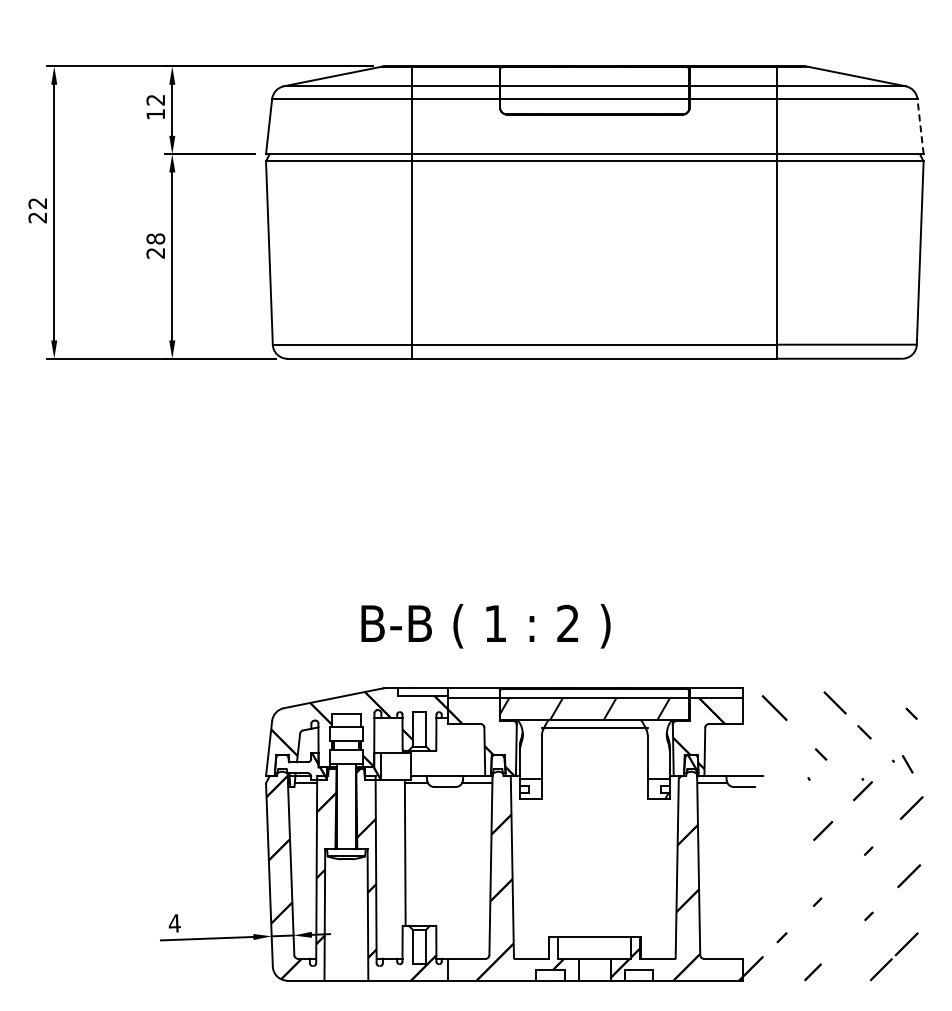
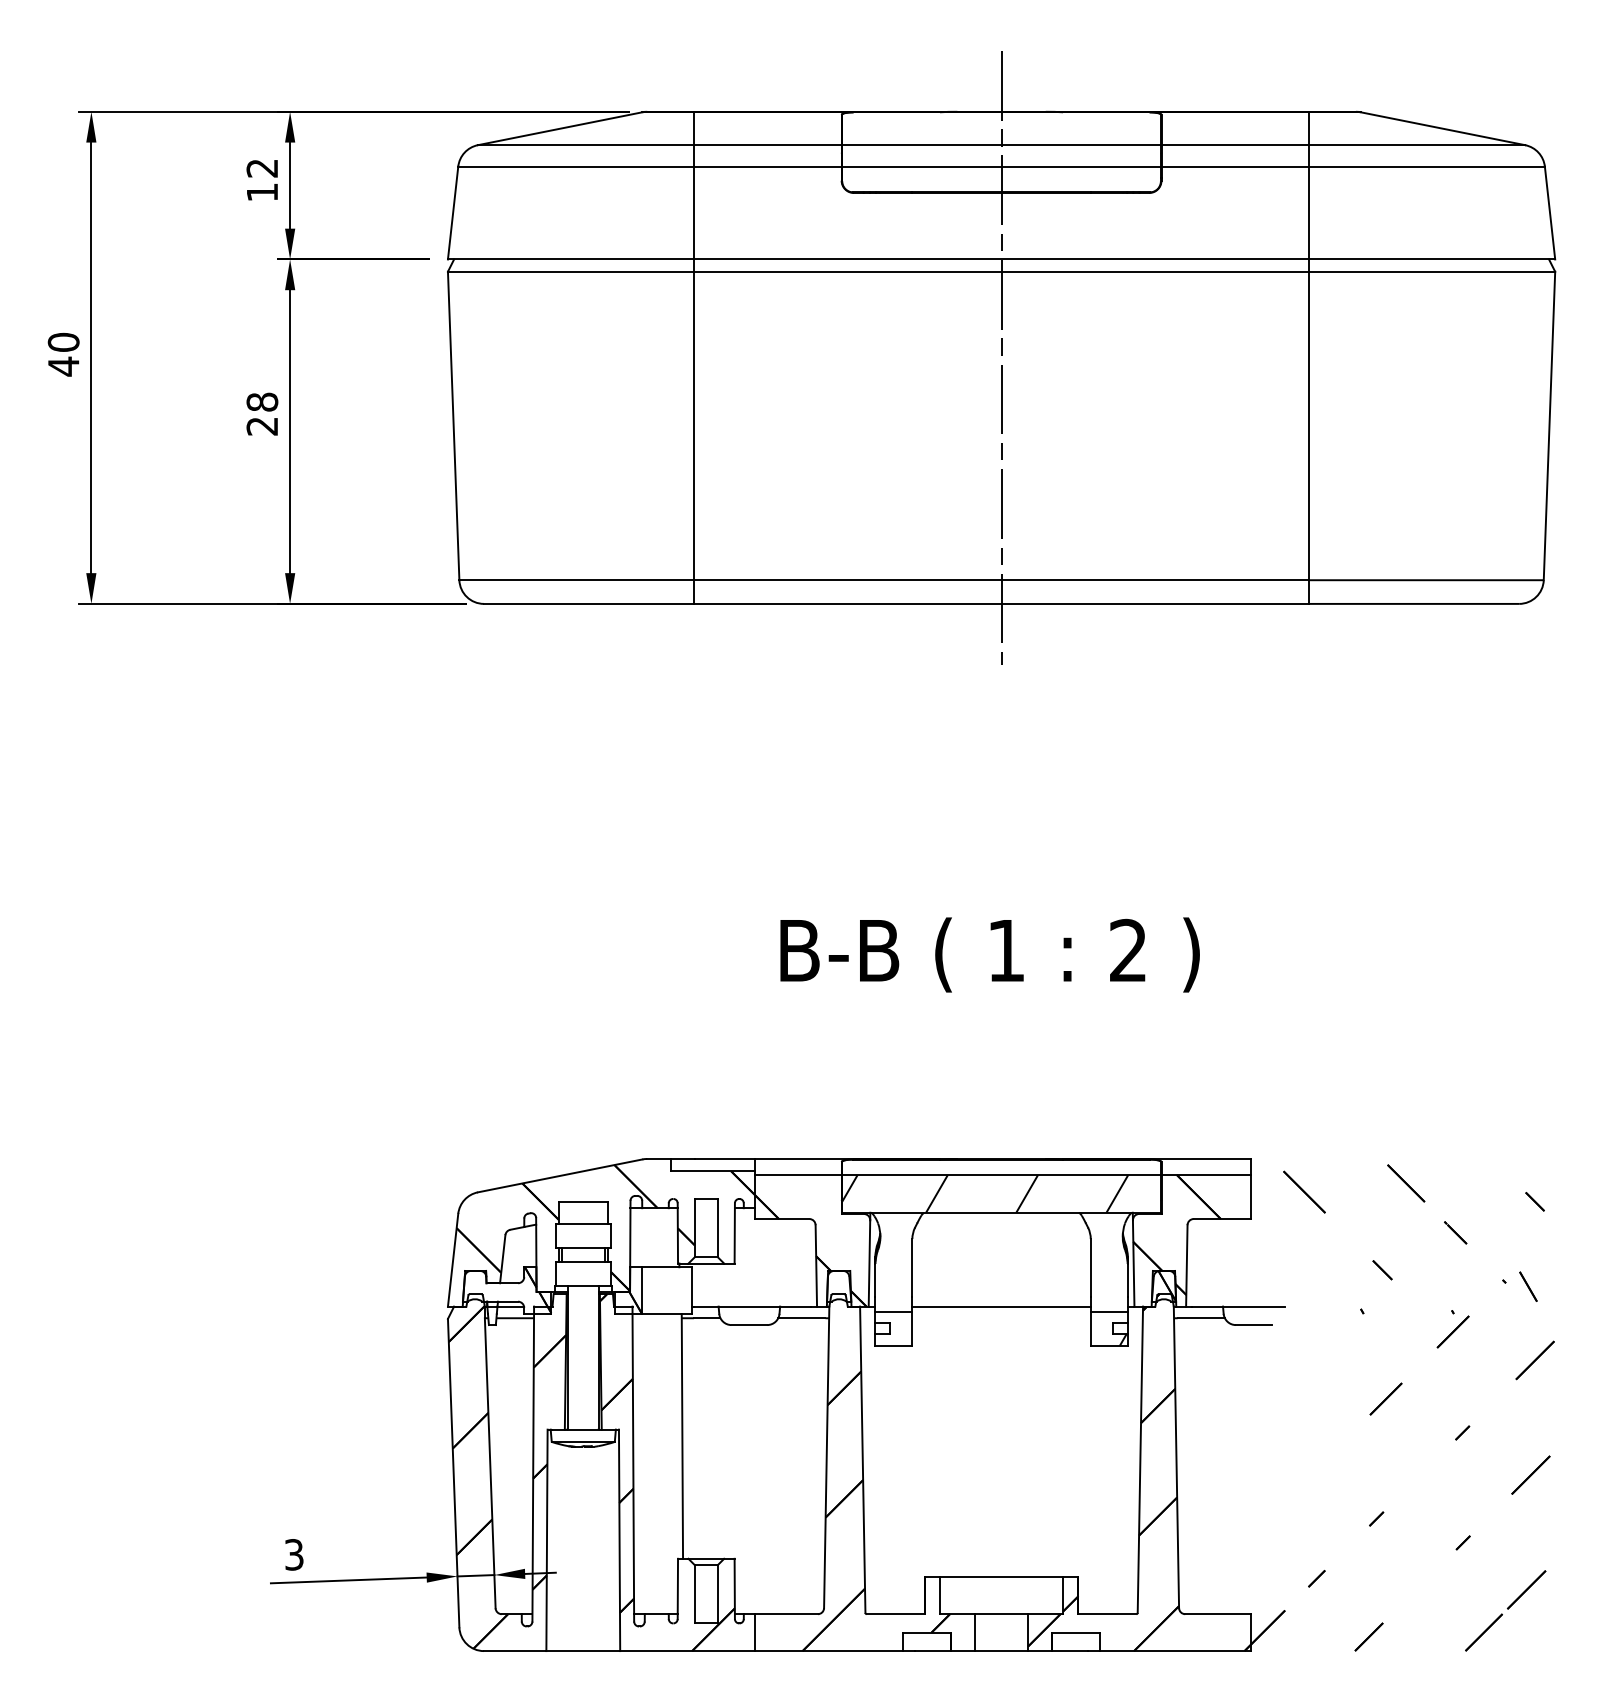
line: (920, 126) -> (1549, 212), dashed -> solid
text: (37, 210) -> (63, 354), 22 -> 40
line: (594, 212) -> (1001, 357), added
text: (485, 626) -> (989, 955), moved
line: (594, 728) -> (1001, 1307), moved
text: (174, 923) -> (293, 1554), 4 -> 3

